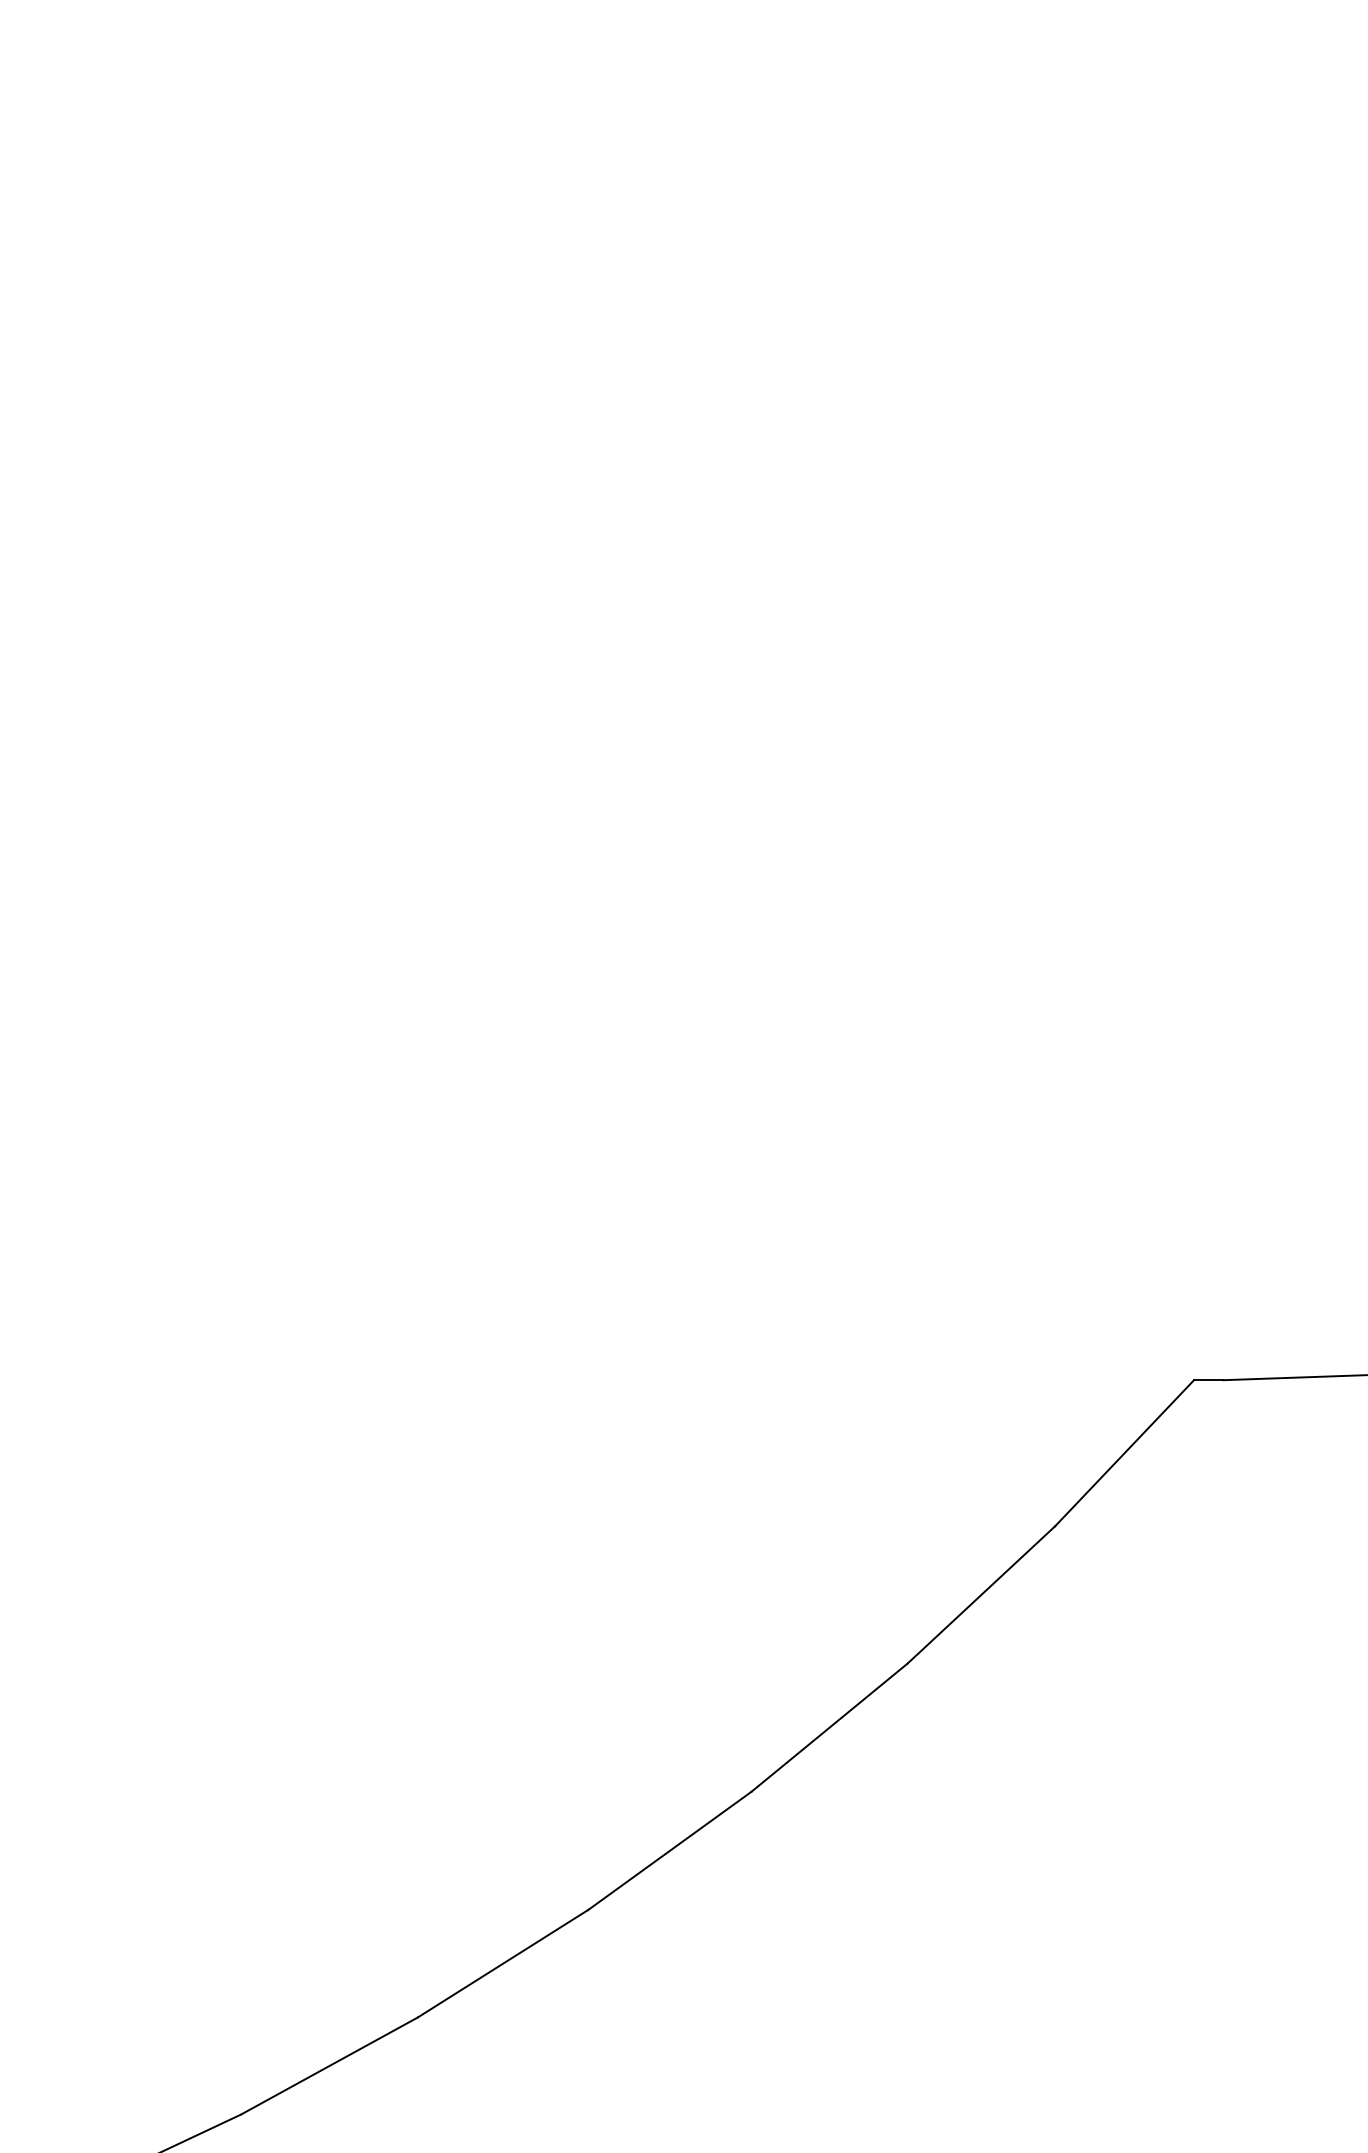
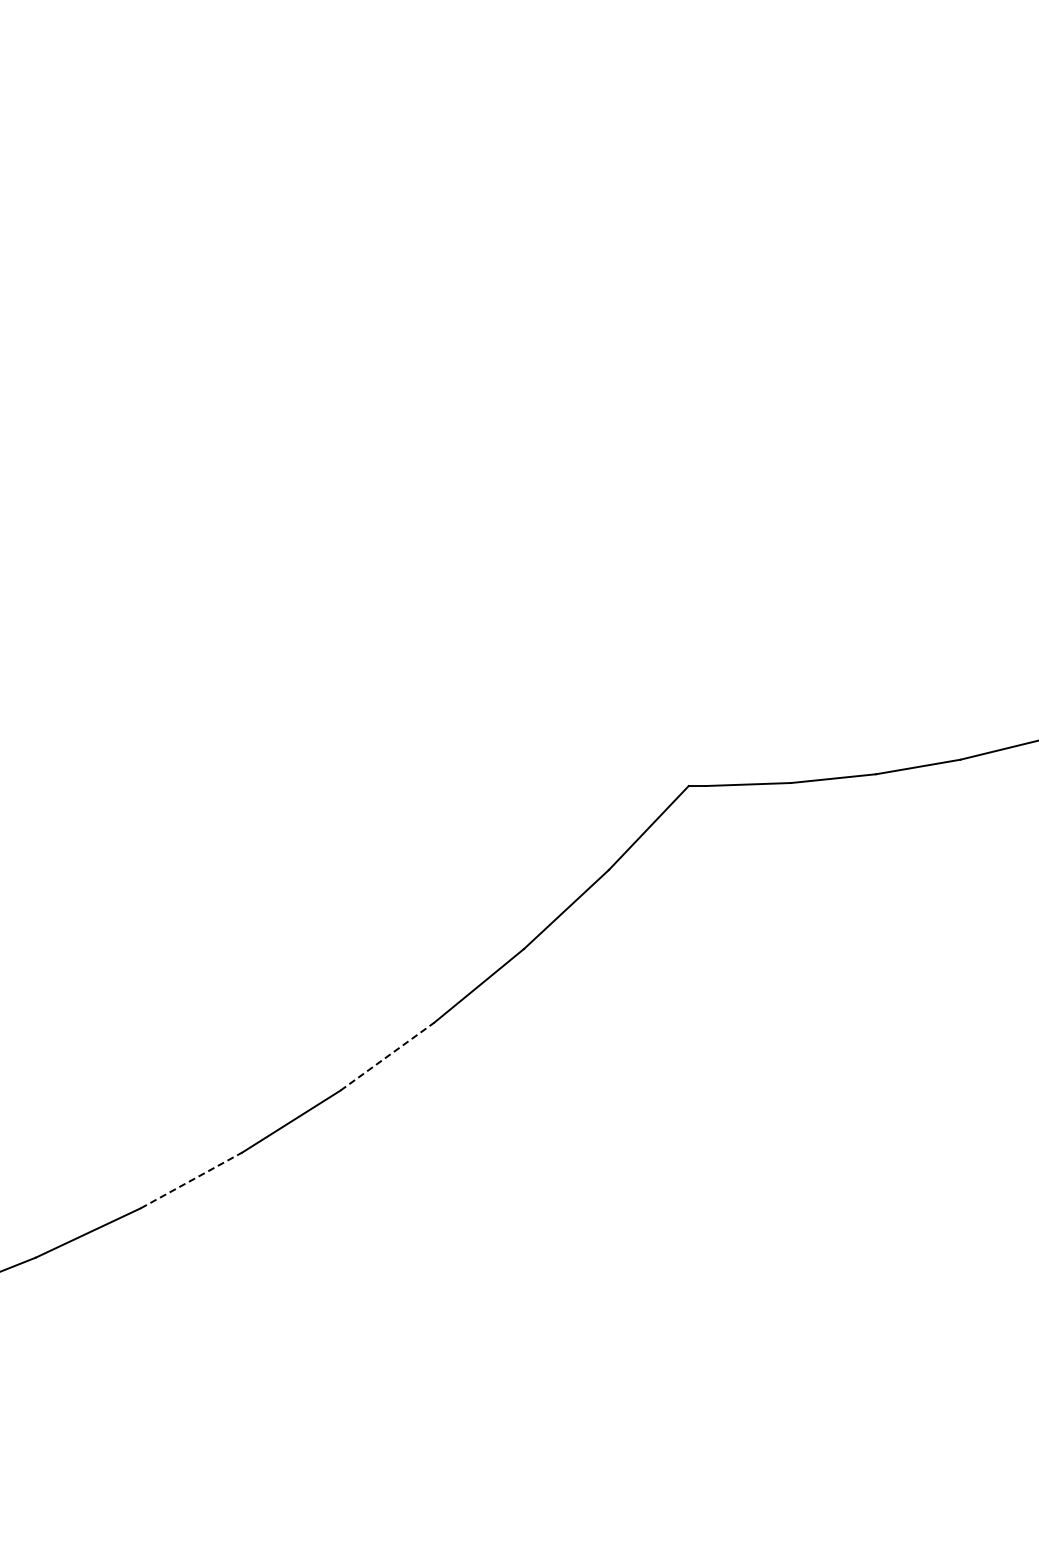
line: (670, 1850) -> (387, 1056), solid -> dashed
line: (329, 2066) -> (191, 1180), solid -> dashed

